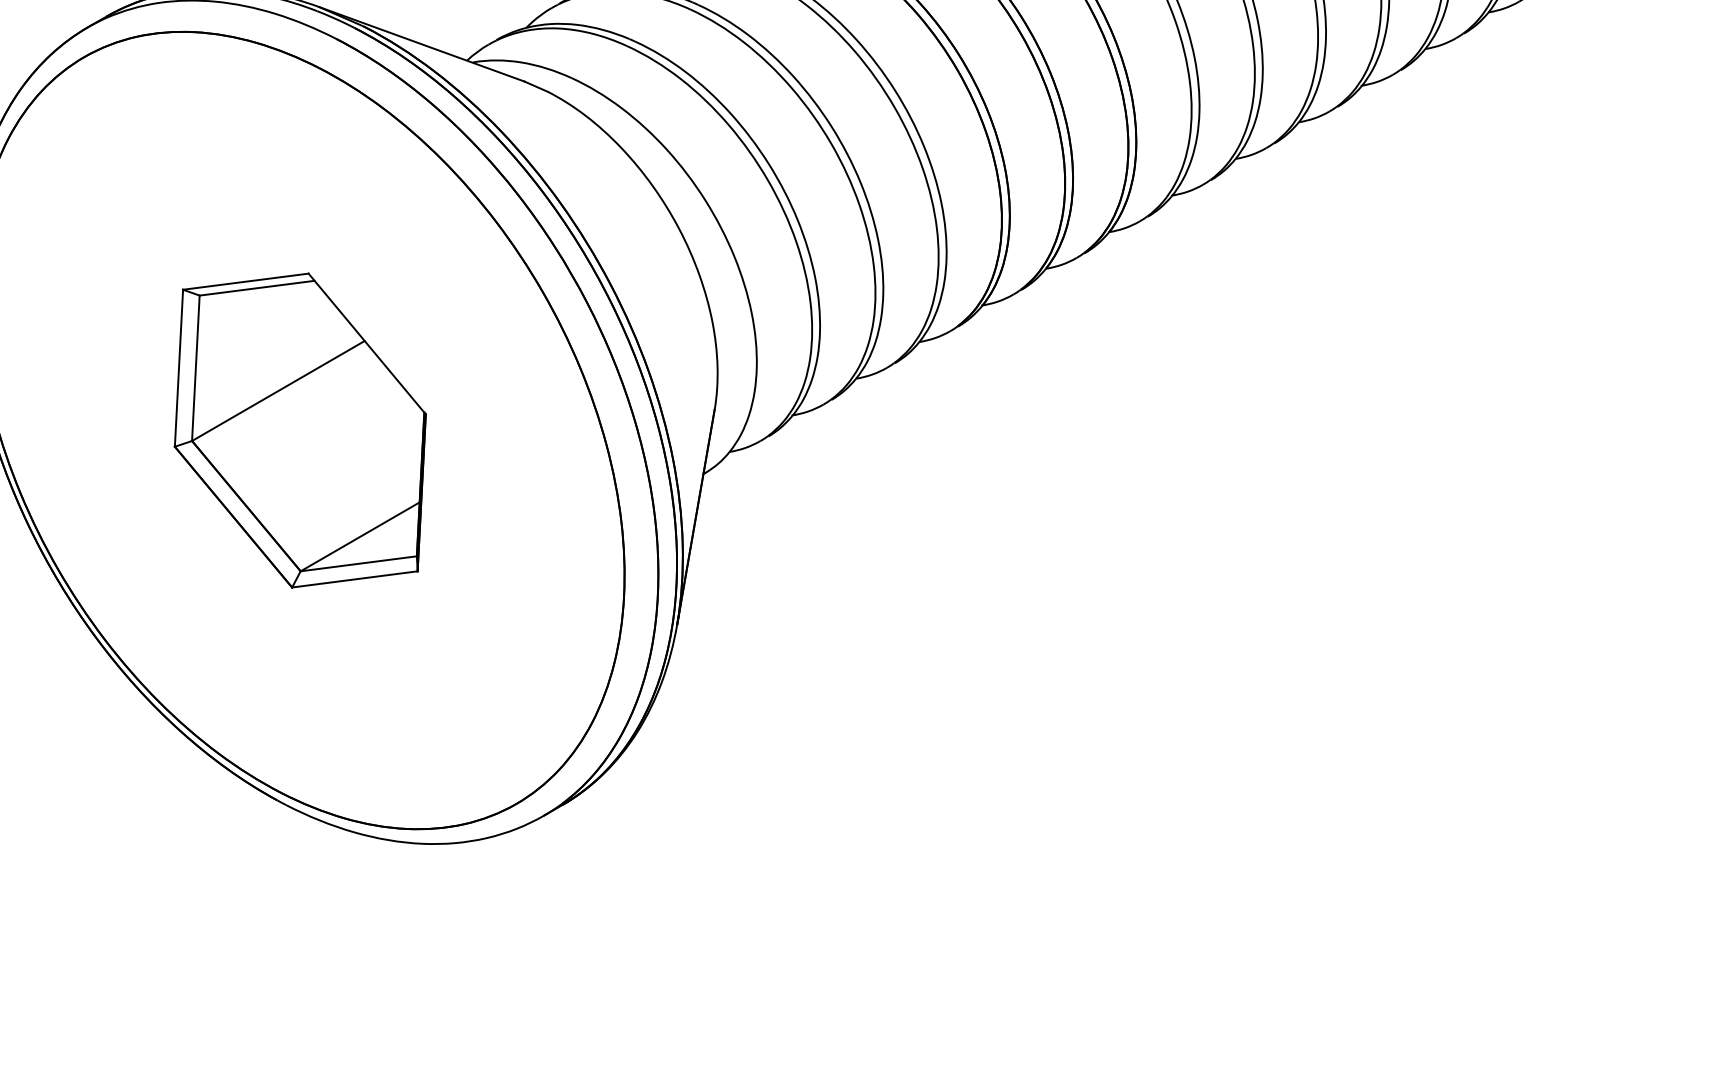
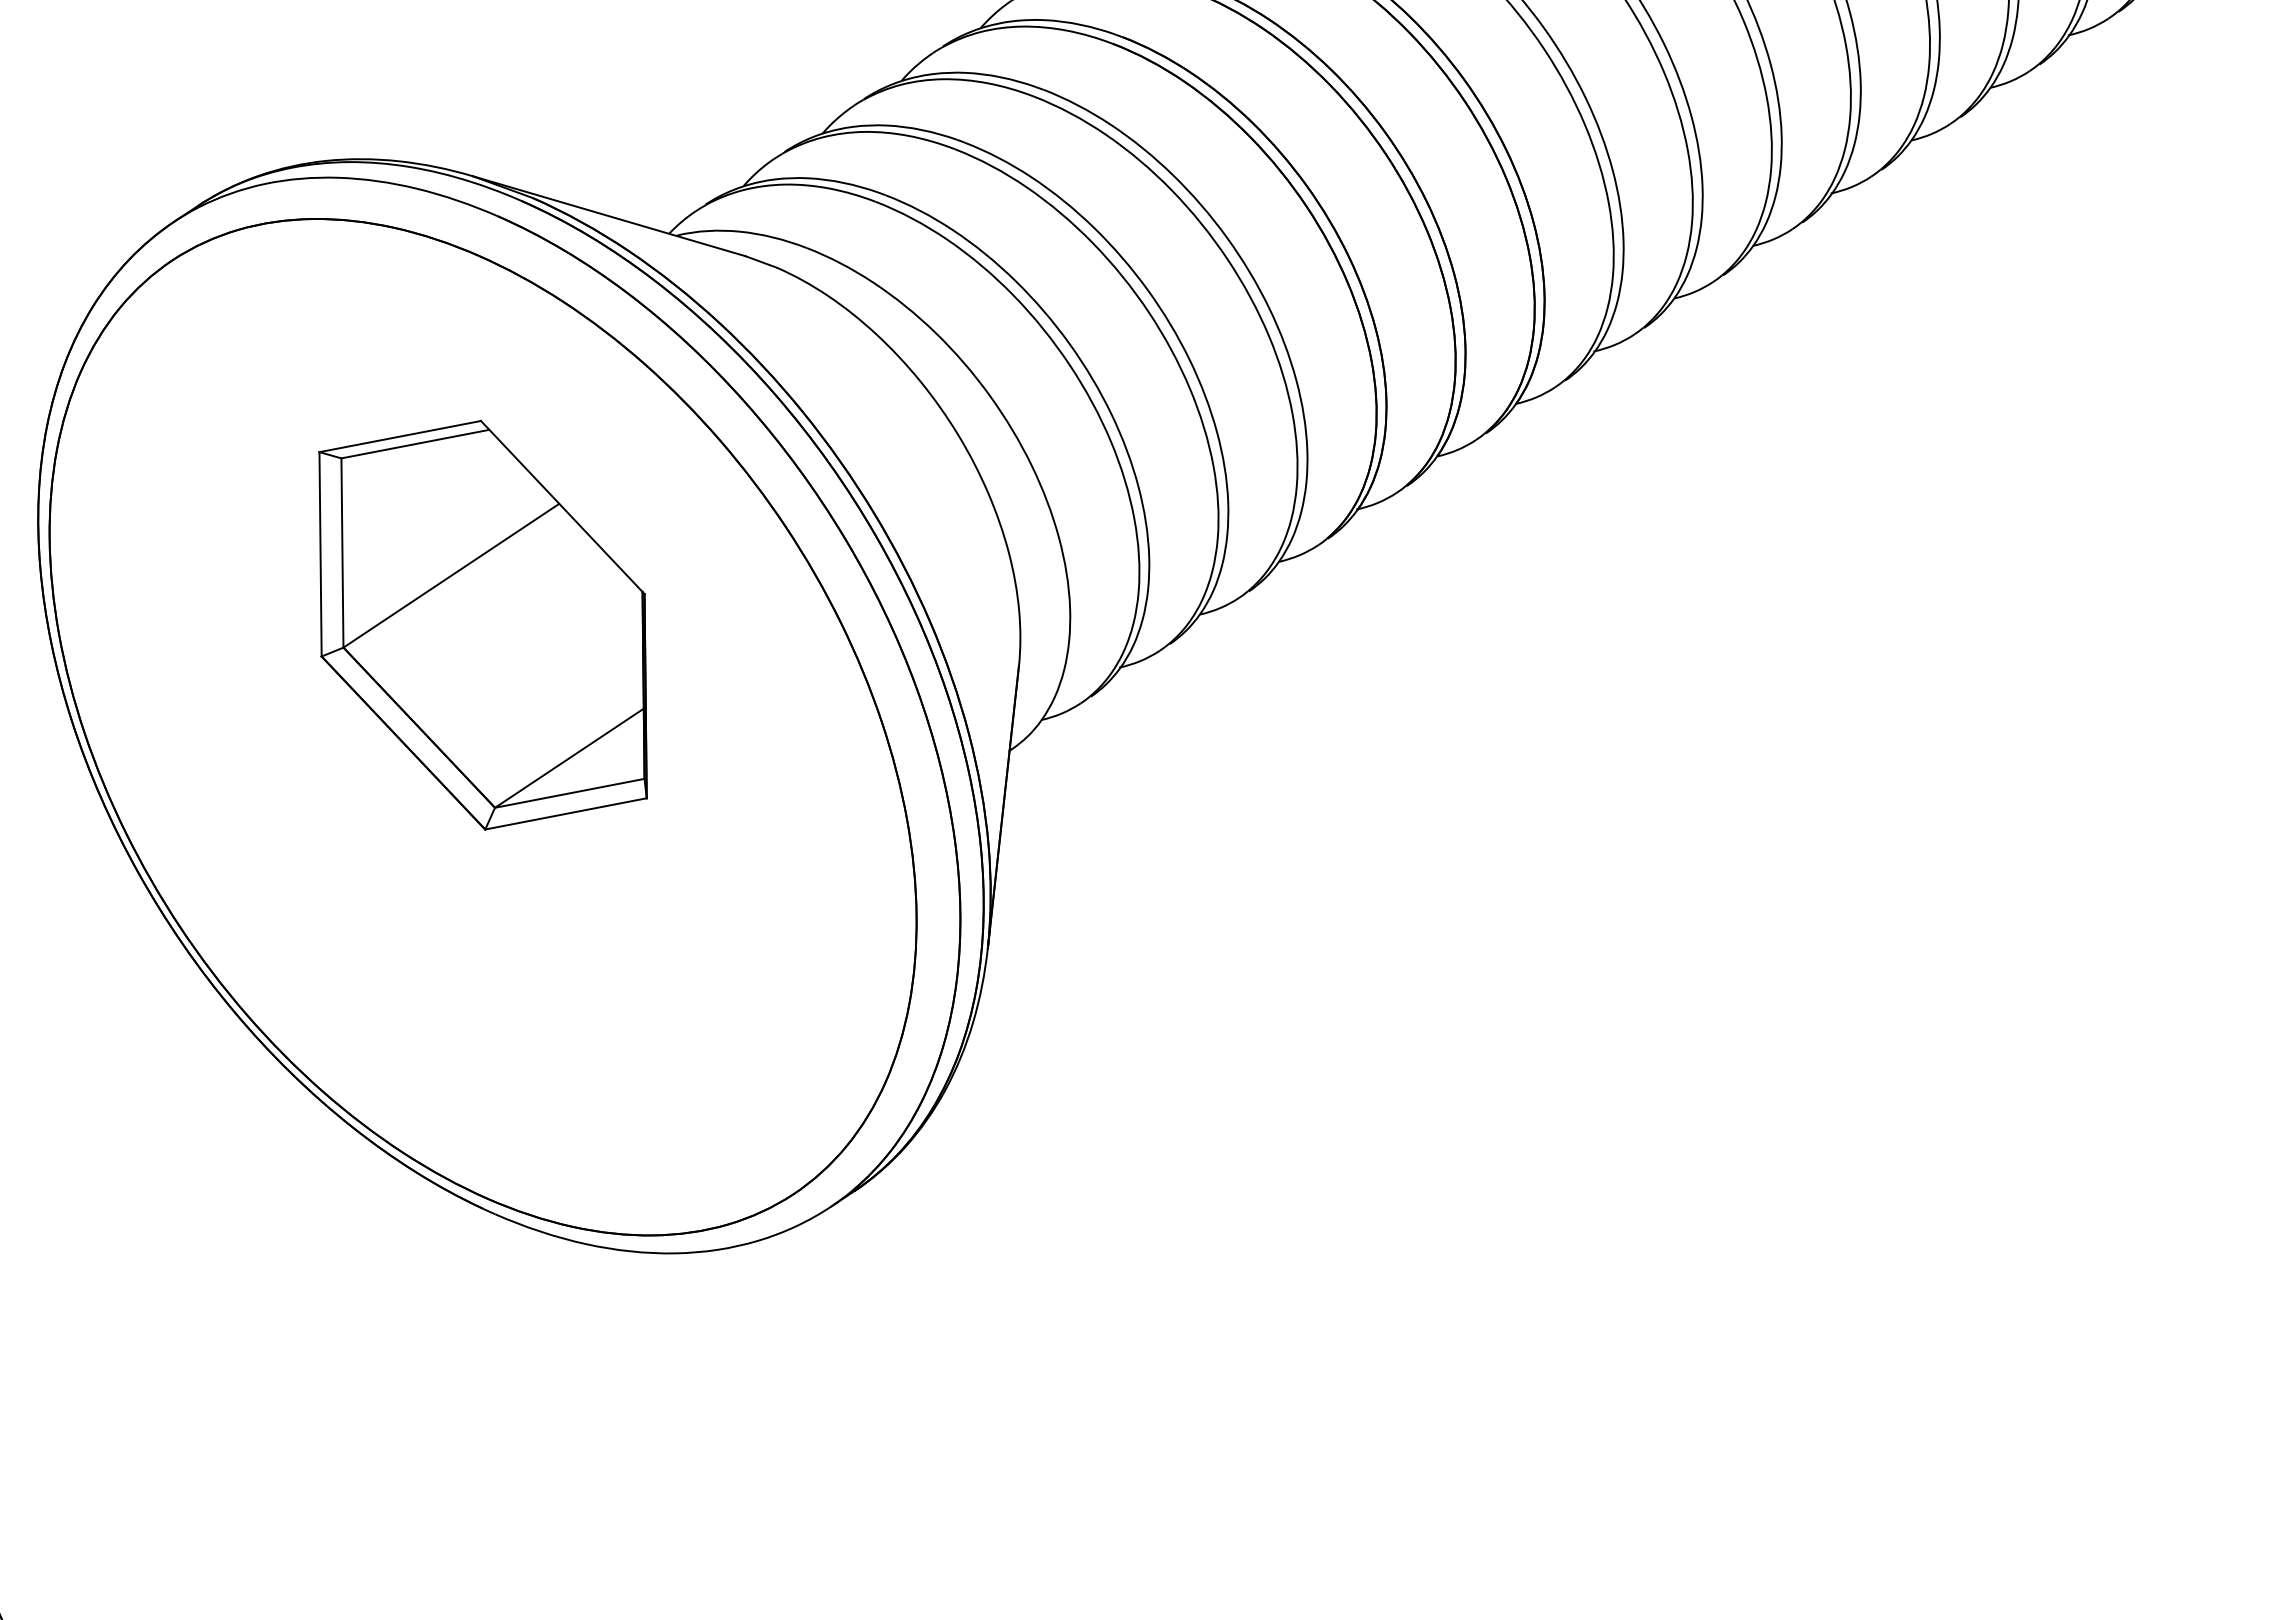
part: (299, 429) -> (482, 624), moved

